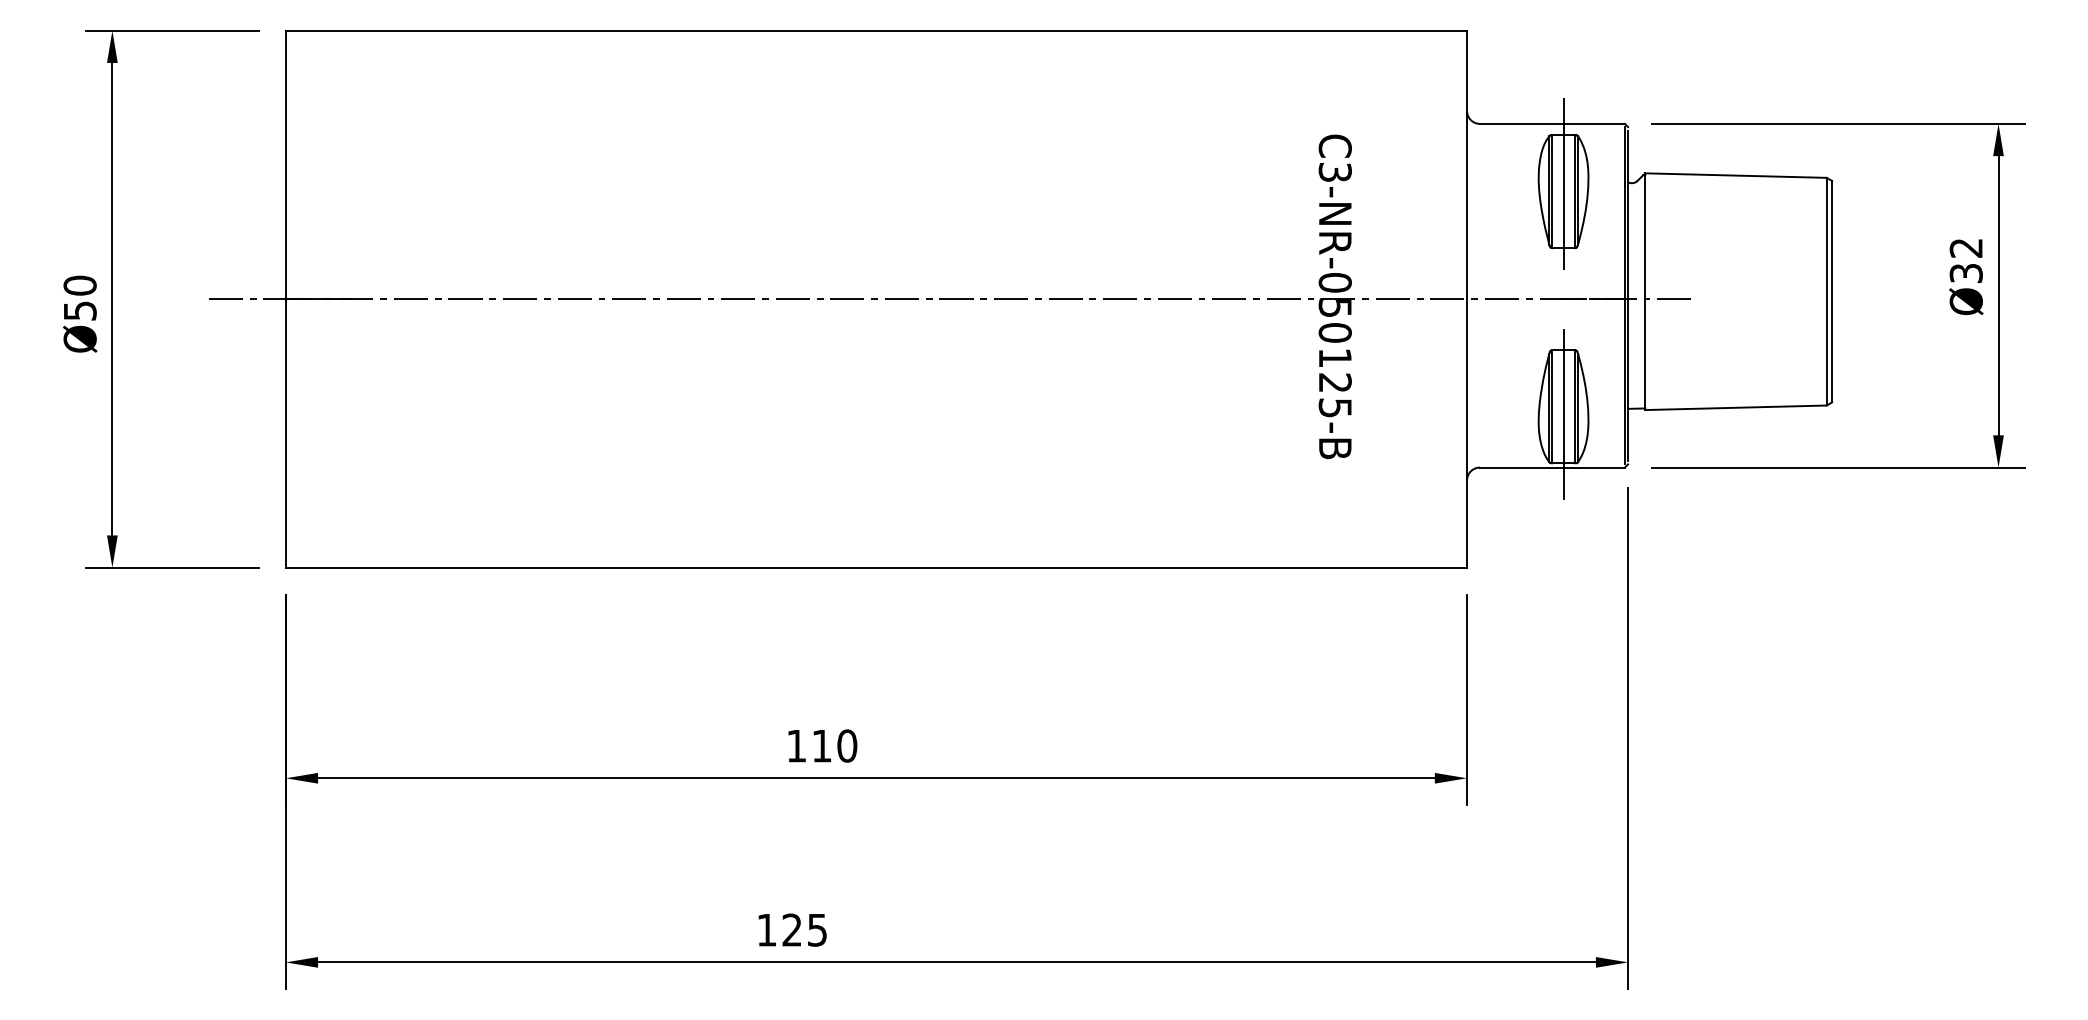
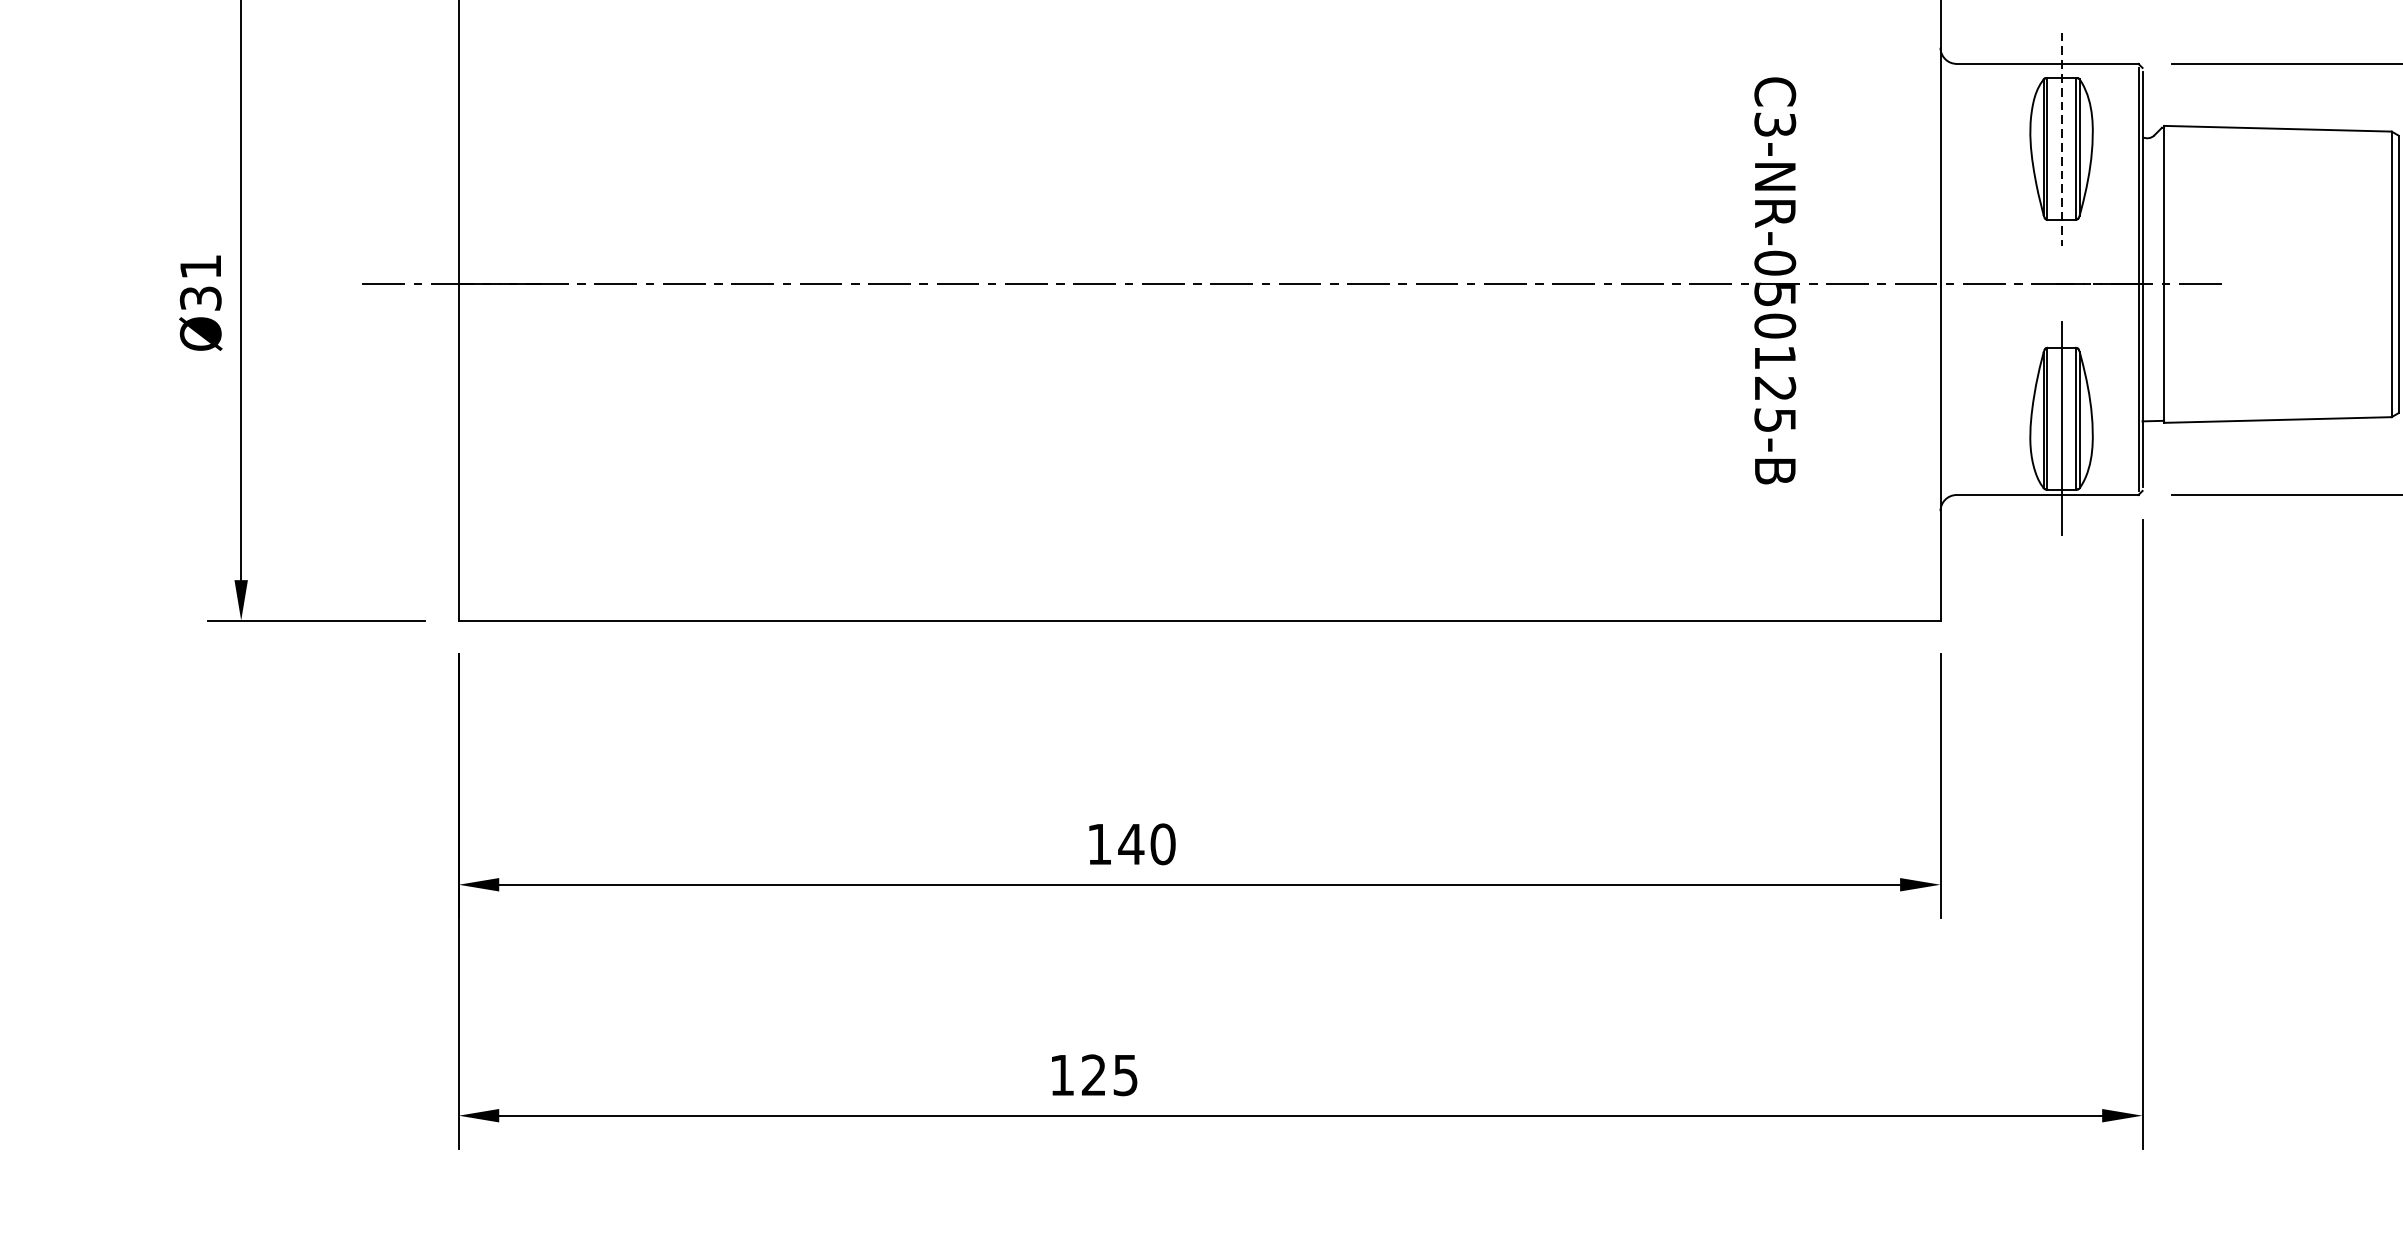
line: (1563, 183) -> (2061, 138), solid -> dashed
text: (79, 297) -> (199, 281), Ø50 -> Ø31
text: (821, 746) -> (1130, 844), 110 -> 140

